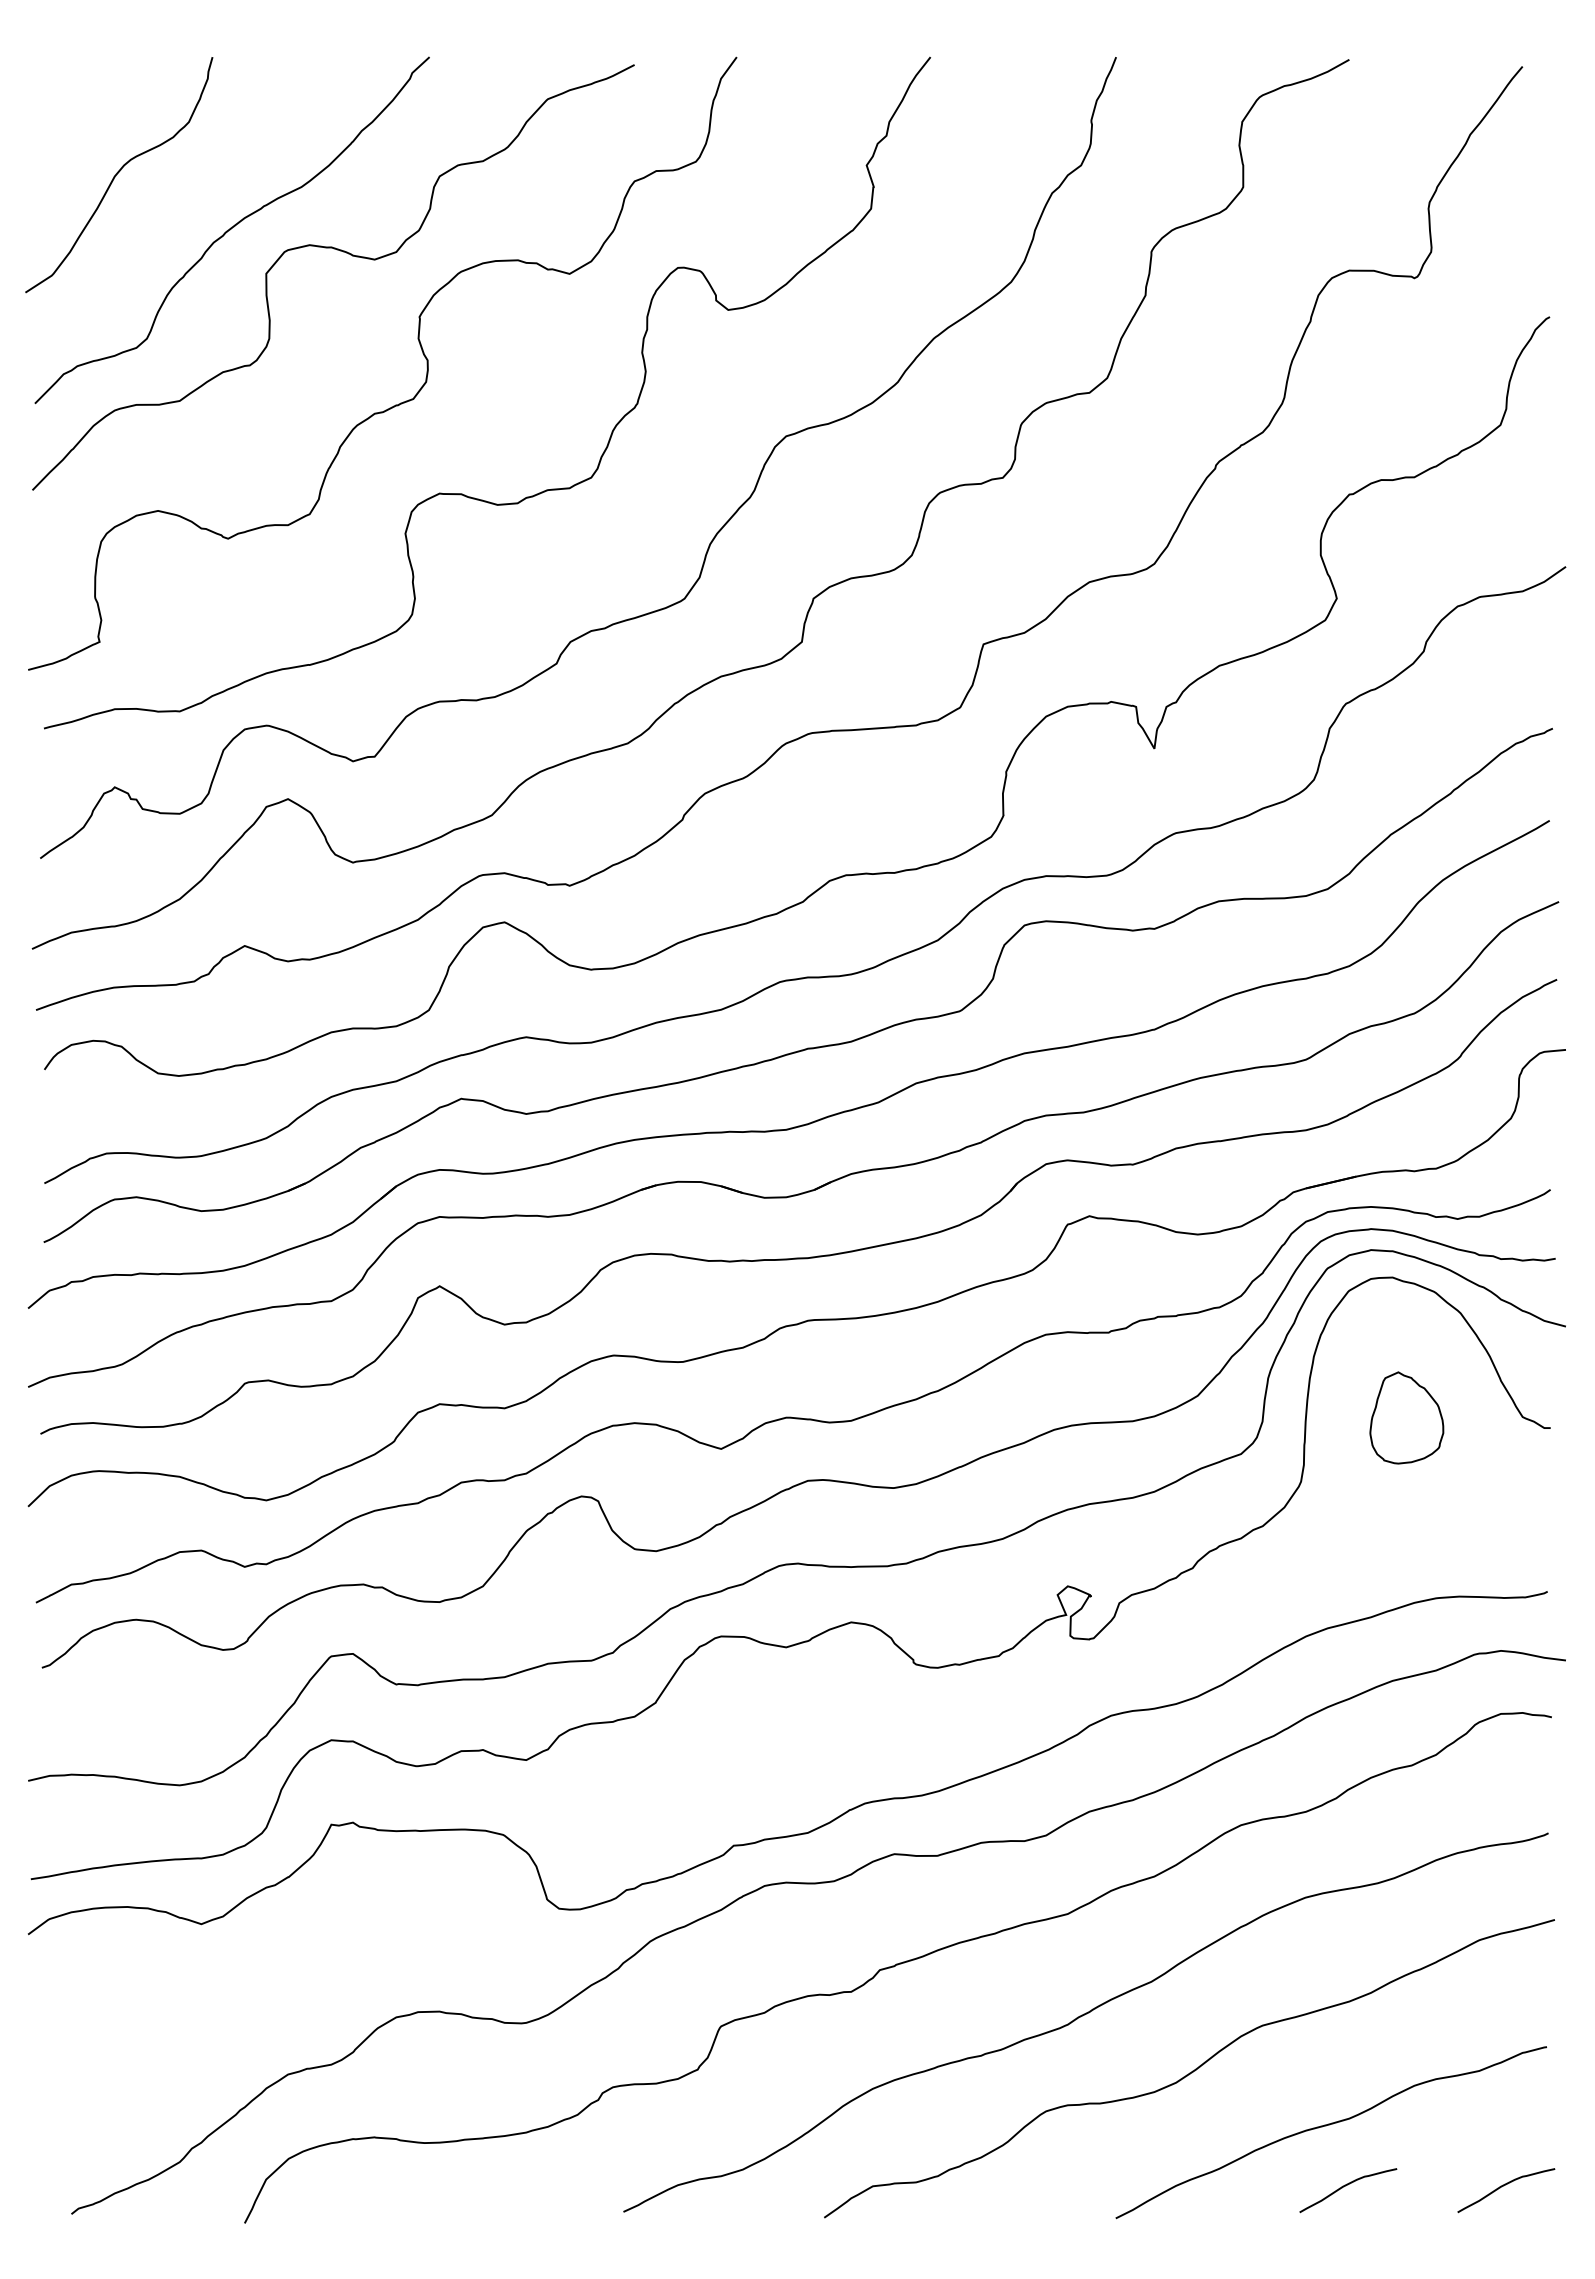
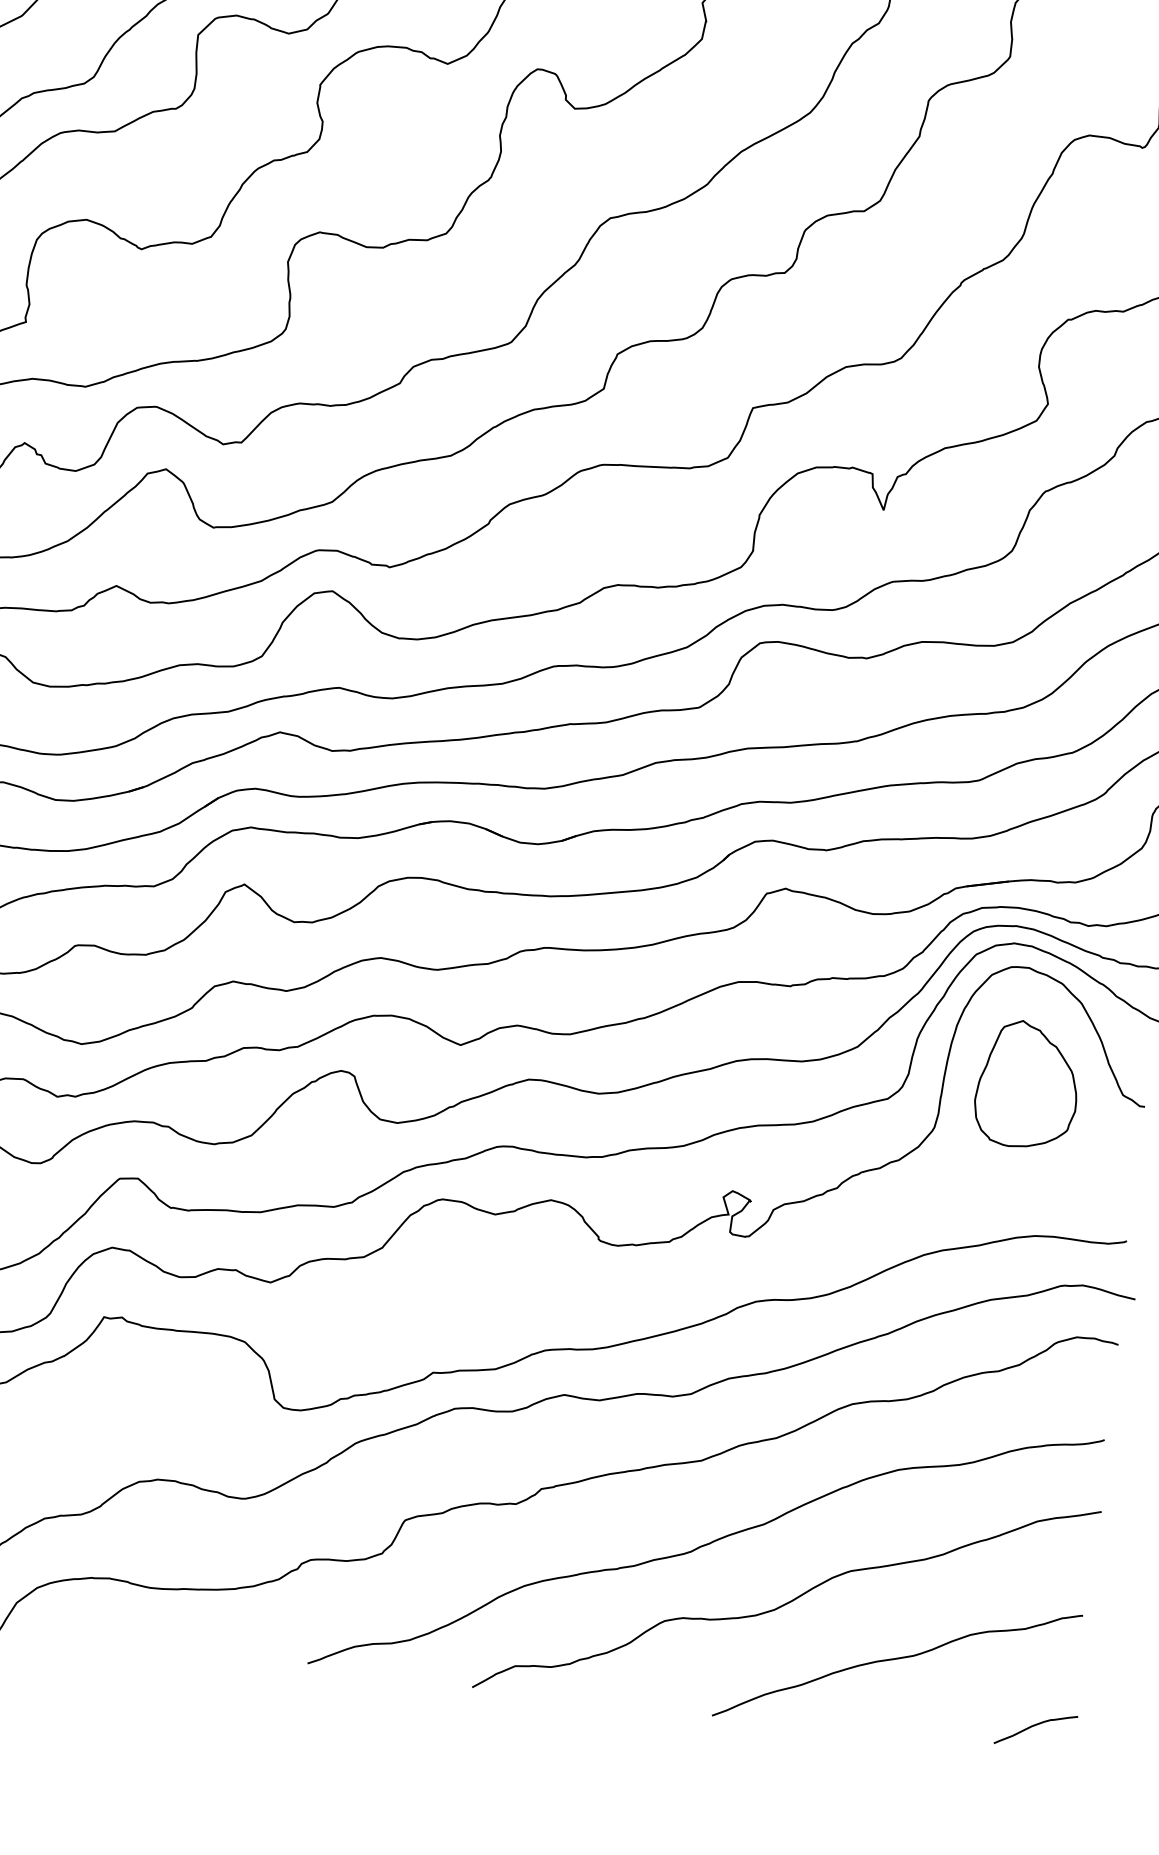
part: (1406, 1417) -> (1027, 1084), size x1.67
curve: (1345, 2186) -> (904, 1711), removed

